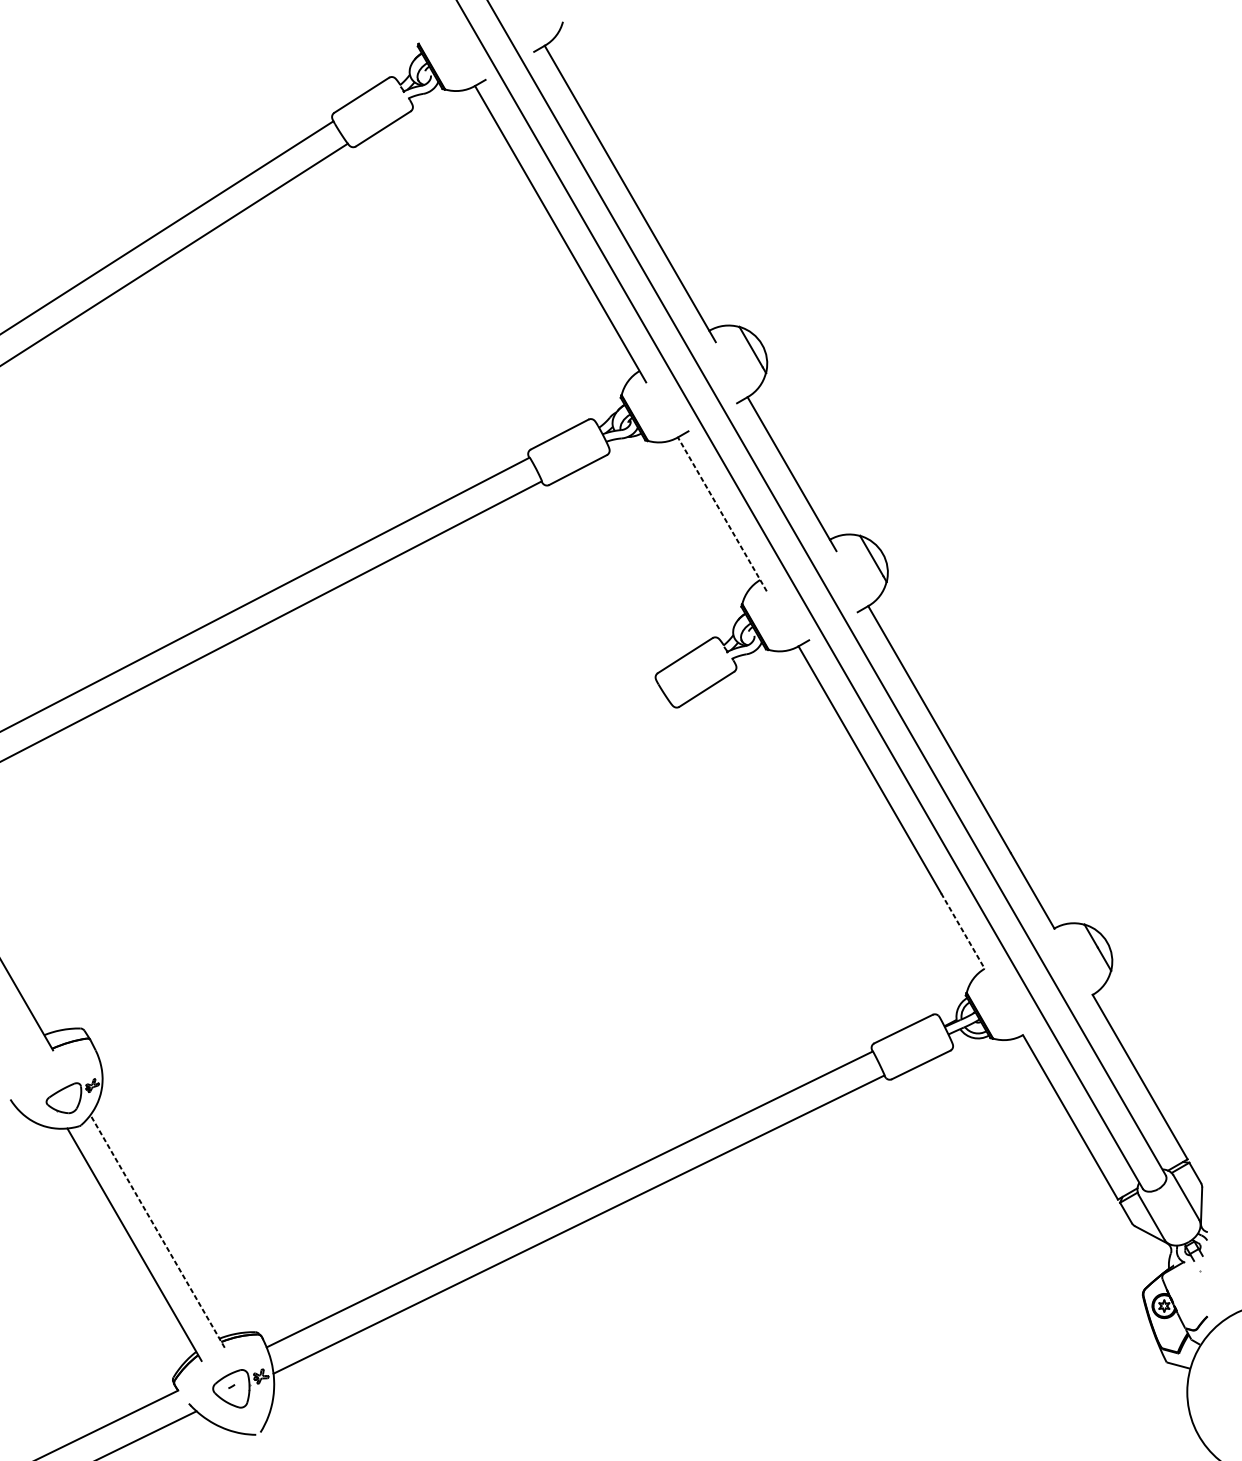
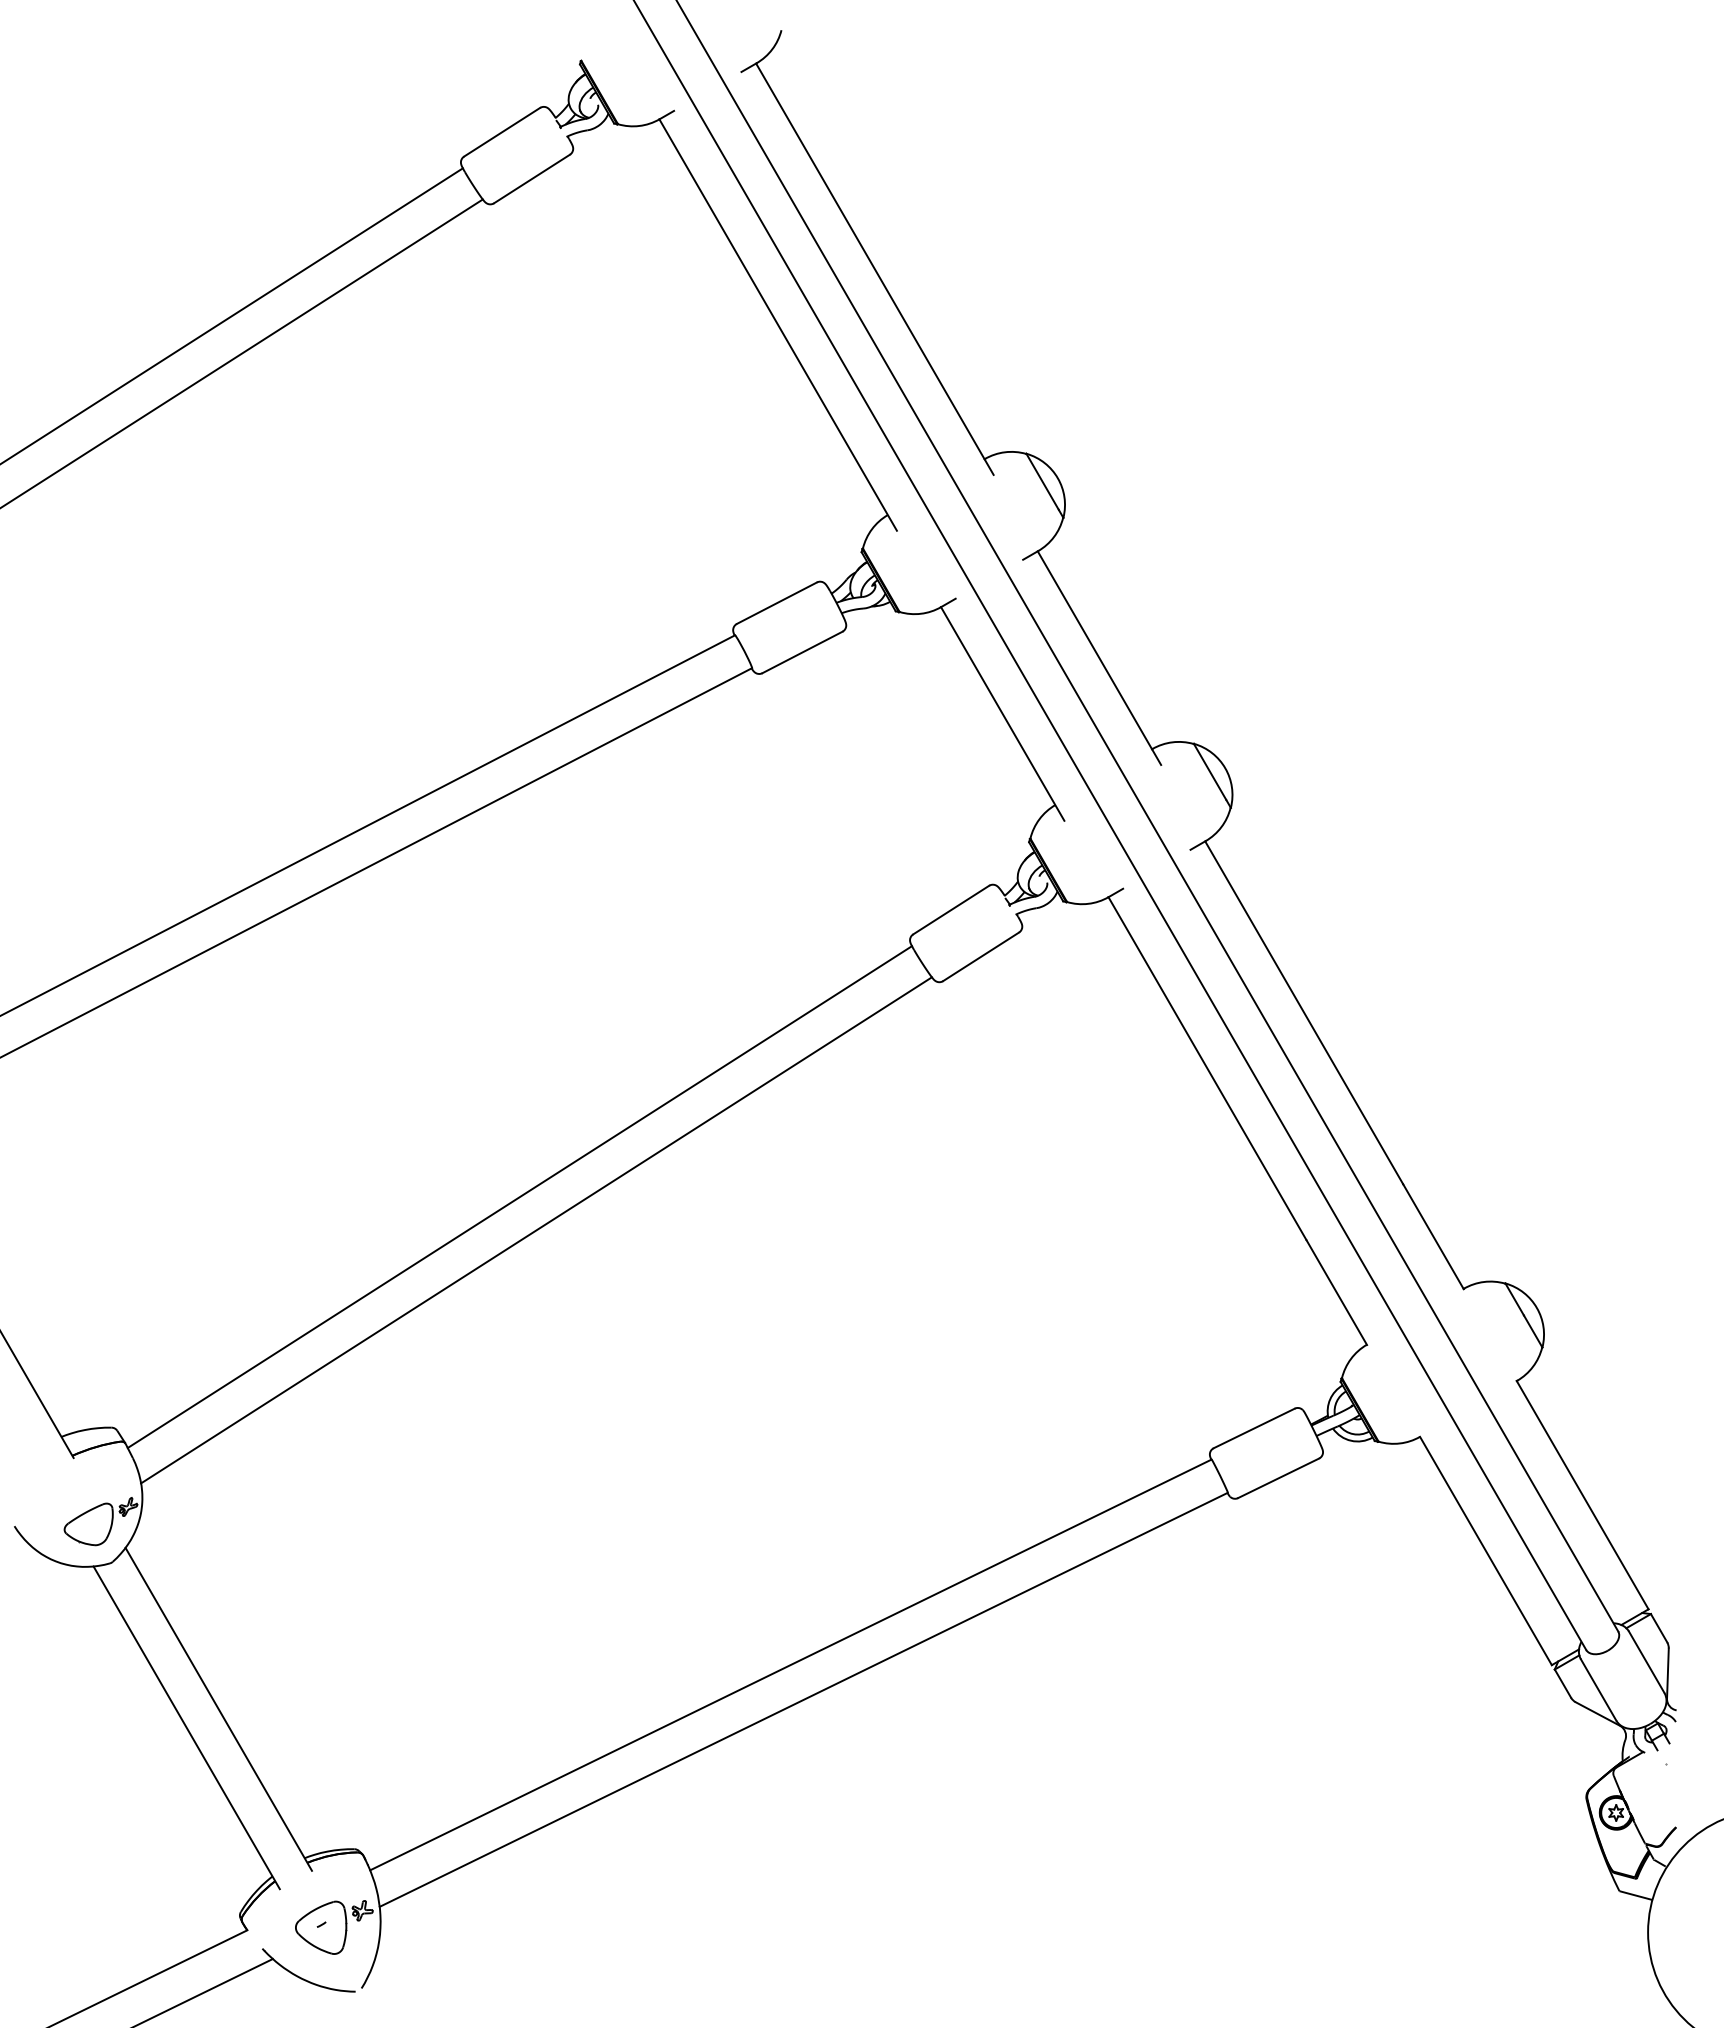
line: (722, 514) -> (1002, 713), dashed -> solid
line: (374, 862) -> (519, 1197), added
line: (386, 886) -> (536, 1230), added
line: (962, 931) -> (1336, 1292), dashed -> solid
line: (157, 1230) -> (218, 1708), dashed -> solid

